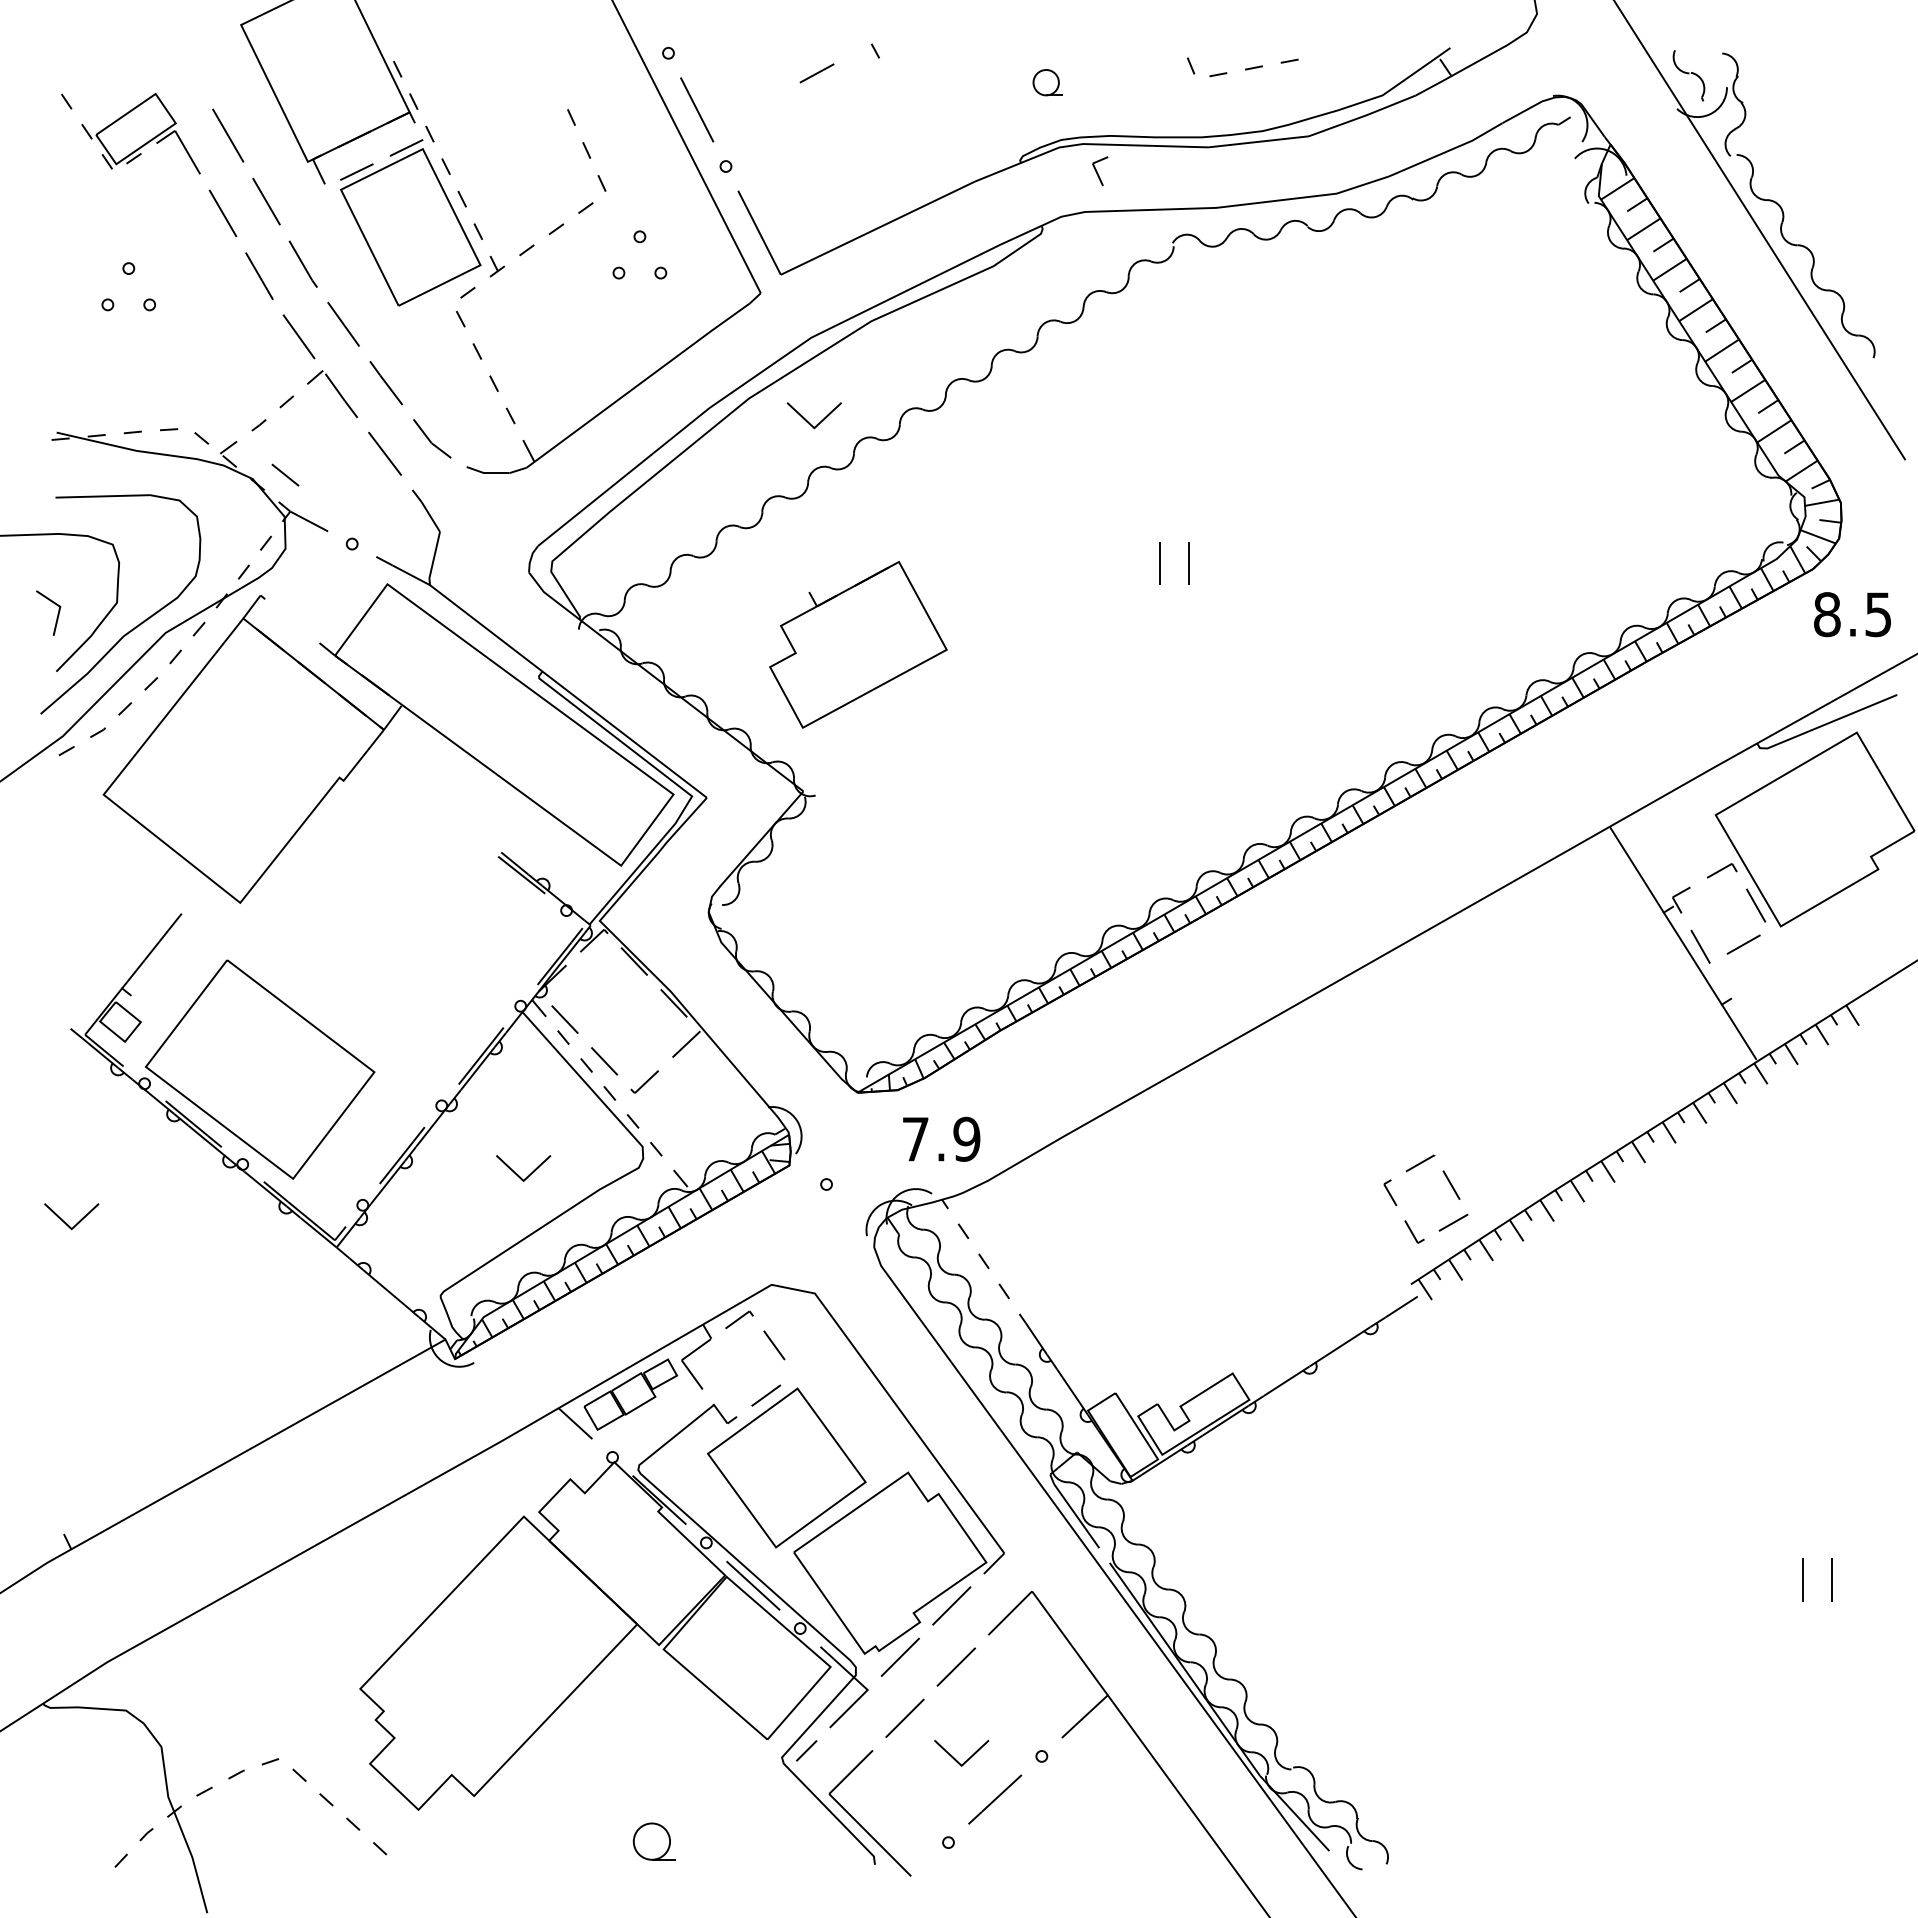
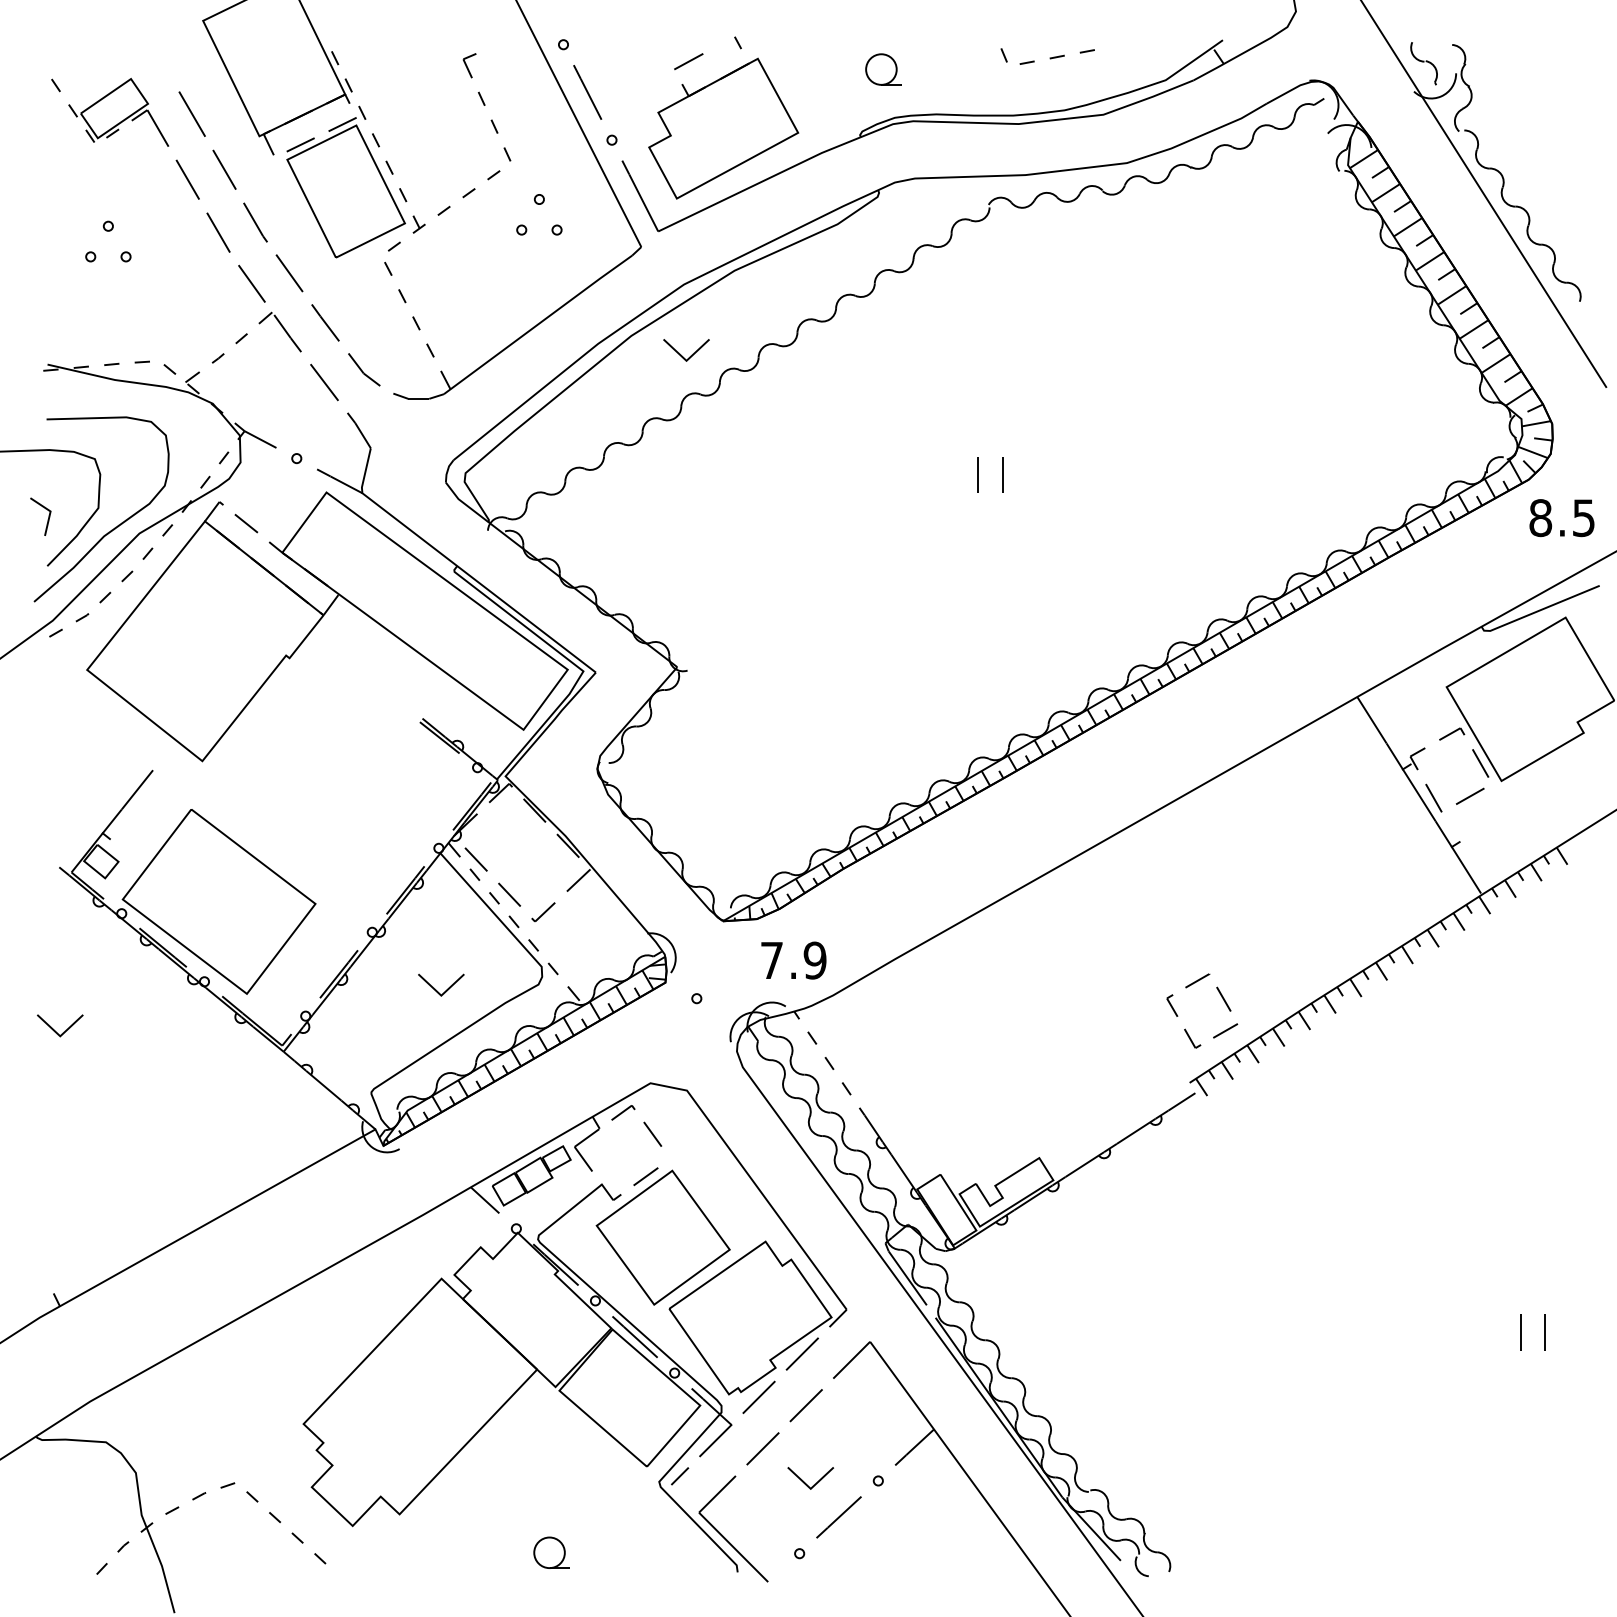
part: (1047, 82) -> (883, 69), size x1.43
part: (1100, 171) -> (469, 65), moved
line: (285, 474) -> (246, 523), moved
part: (858, 644) -> (723, 128), moved

